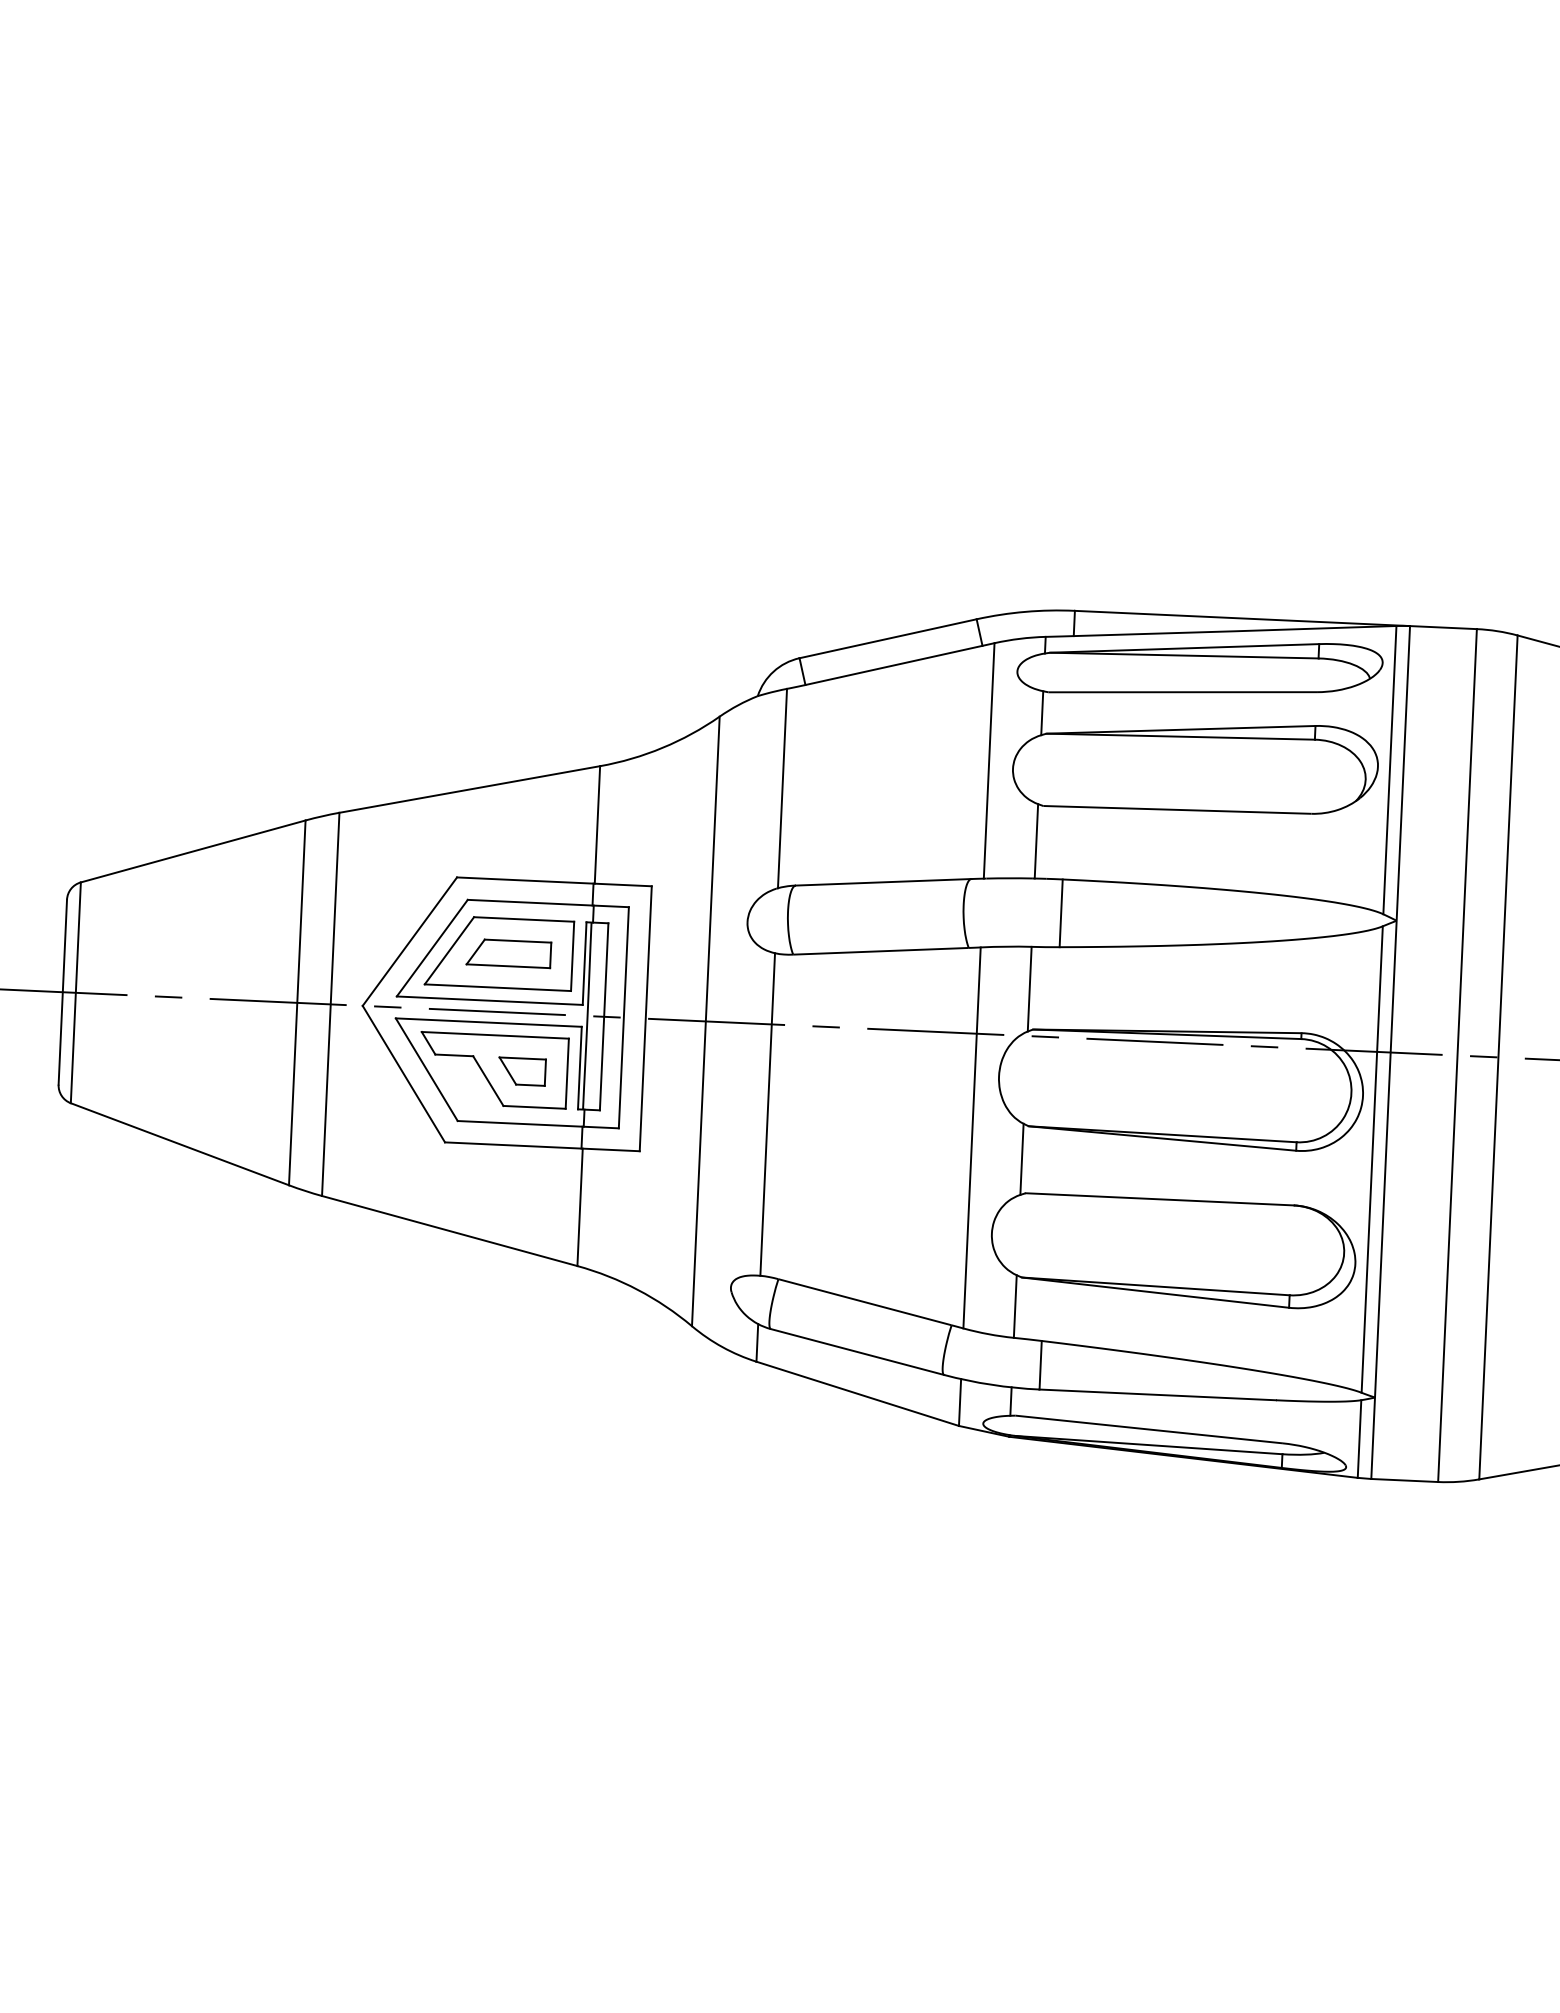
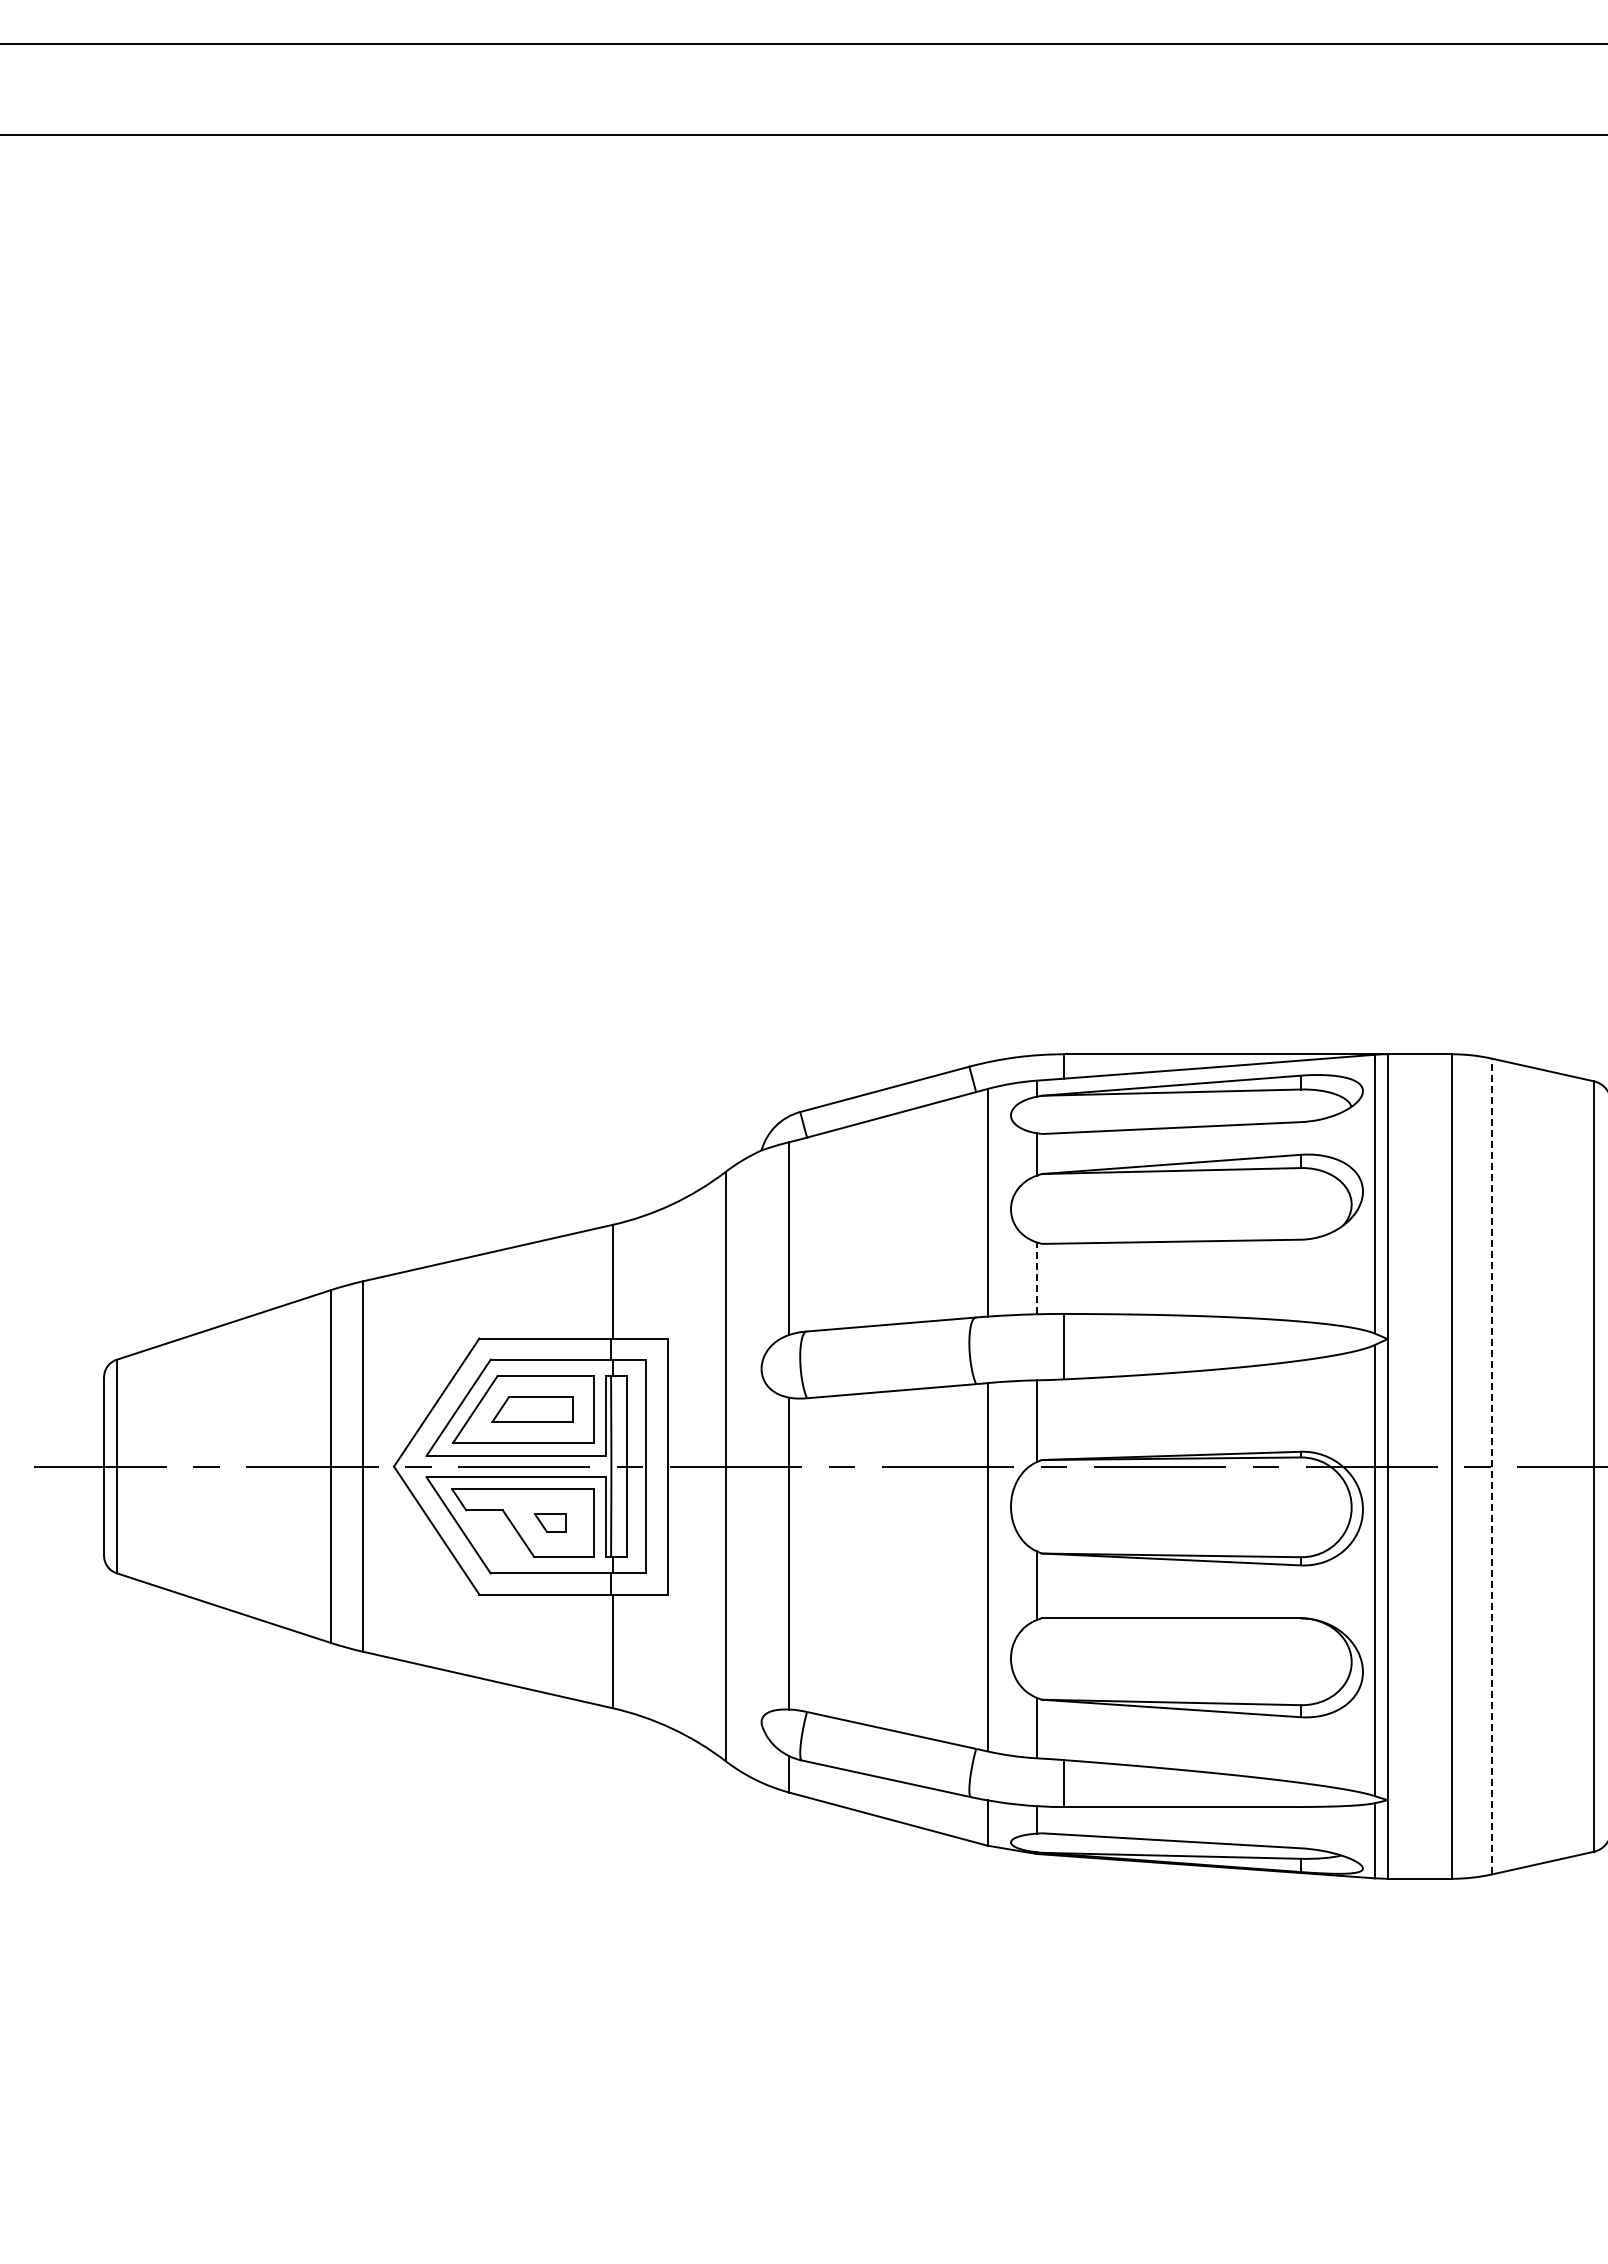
line: (1036, 841) -> (1036, 1278), solid -> dashed
line: (1497, 1057) -> (1491, 1466), solid -> dashed
part: (521, 1071) -> (550, 1522), size x0.7

